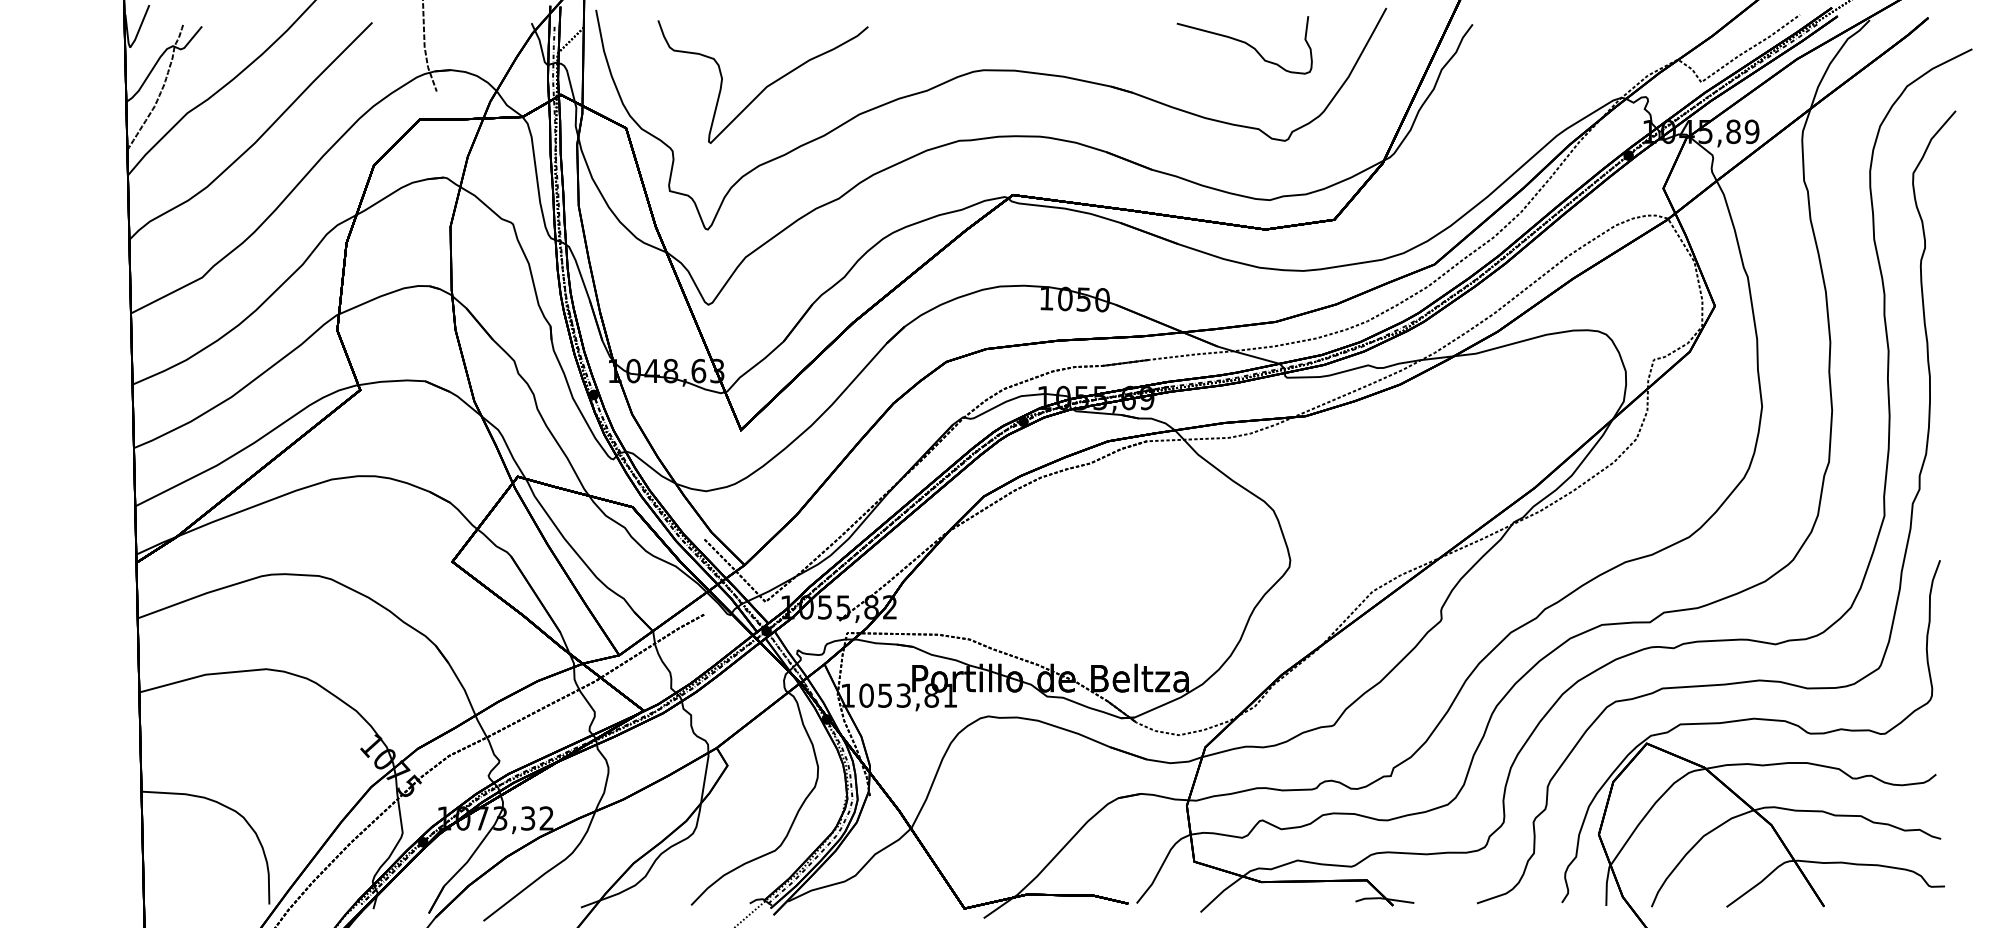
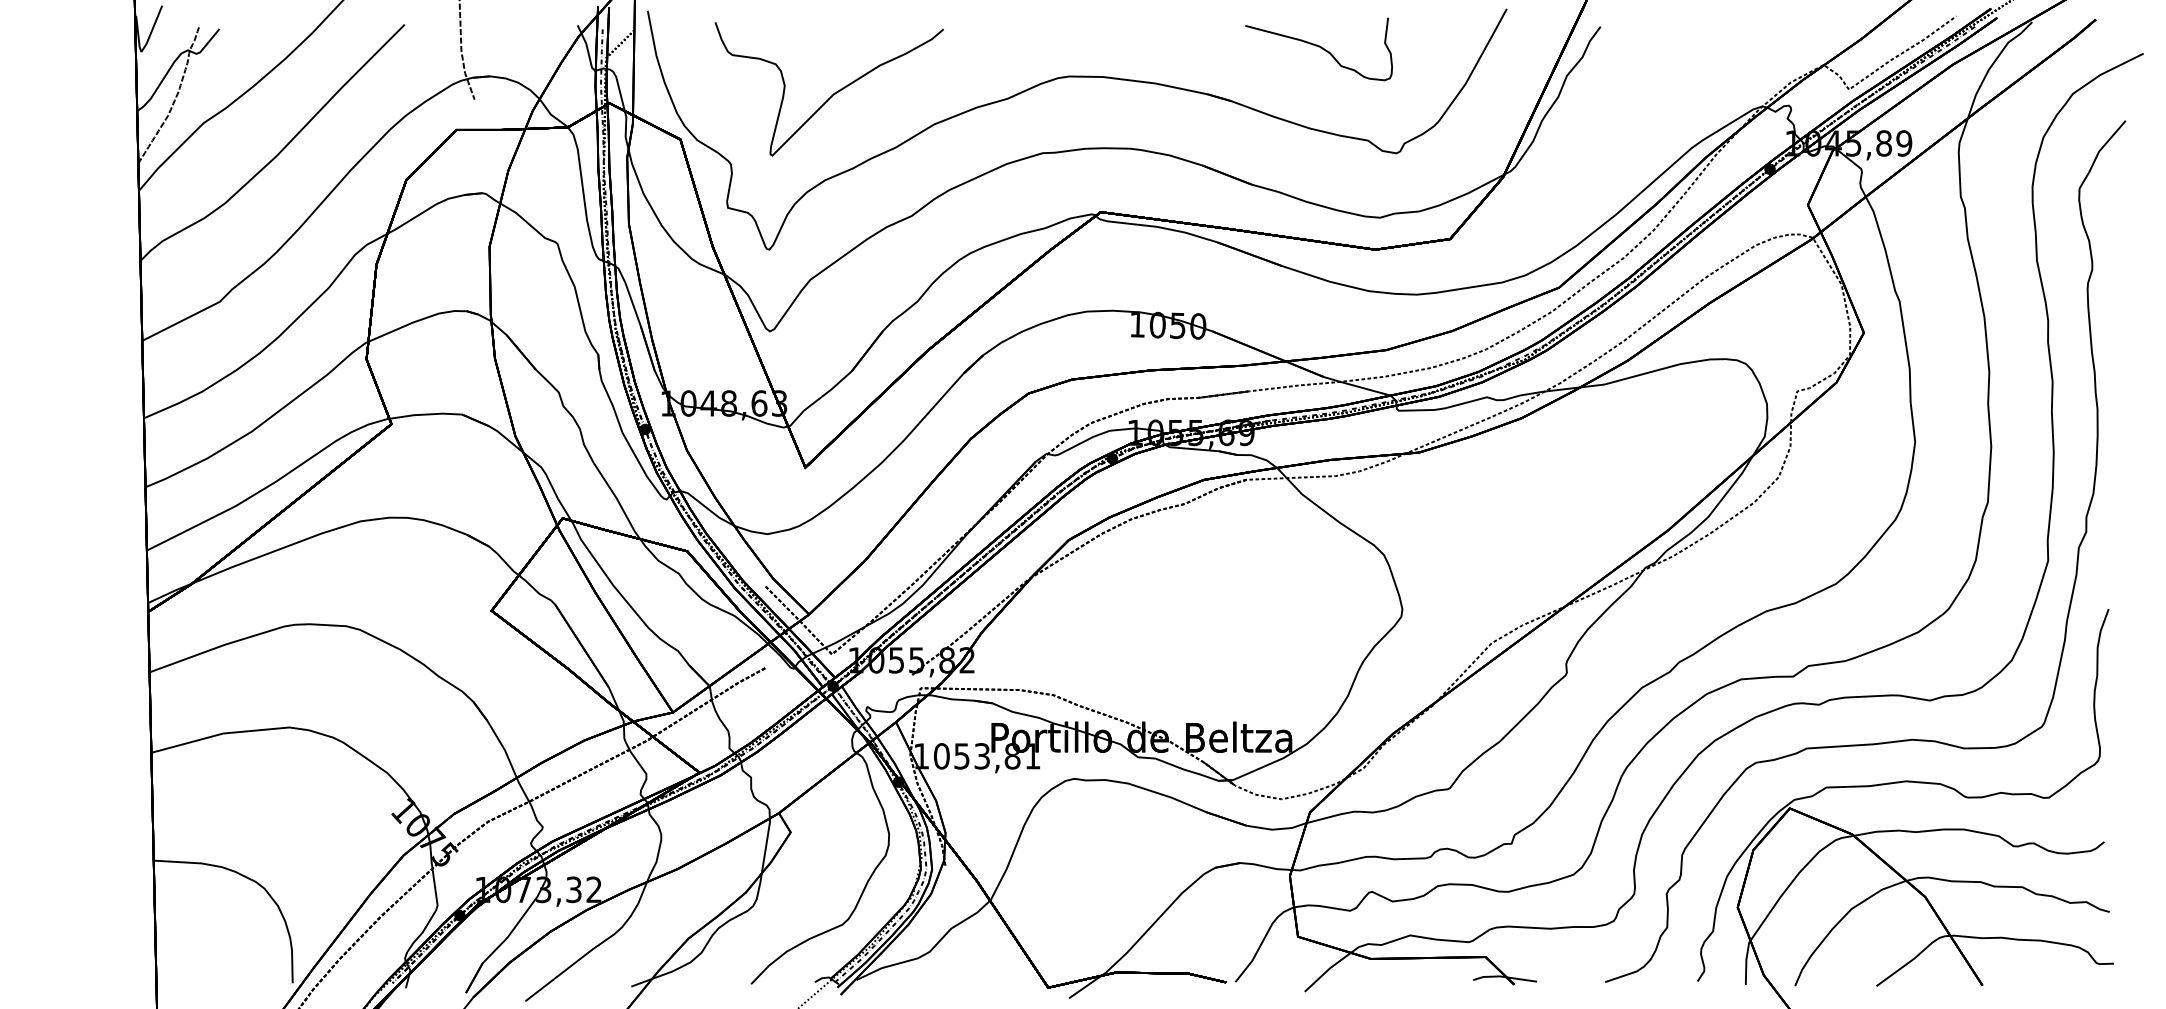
curve: (1244, 43) -> (1318, 47), moved

